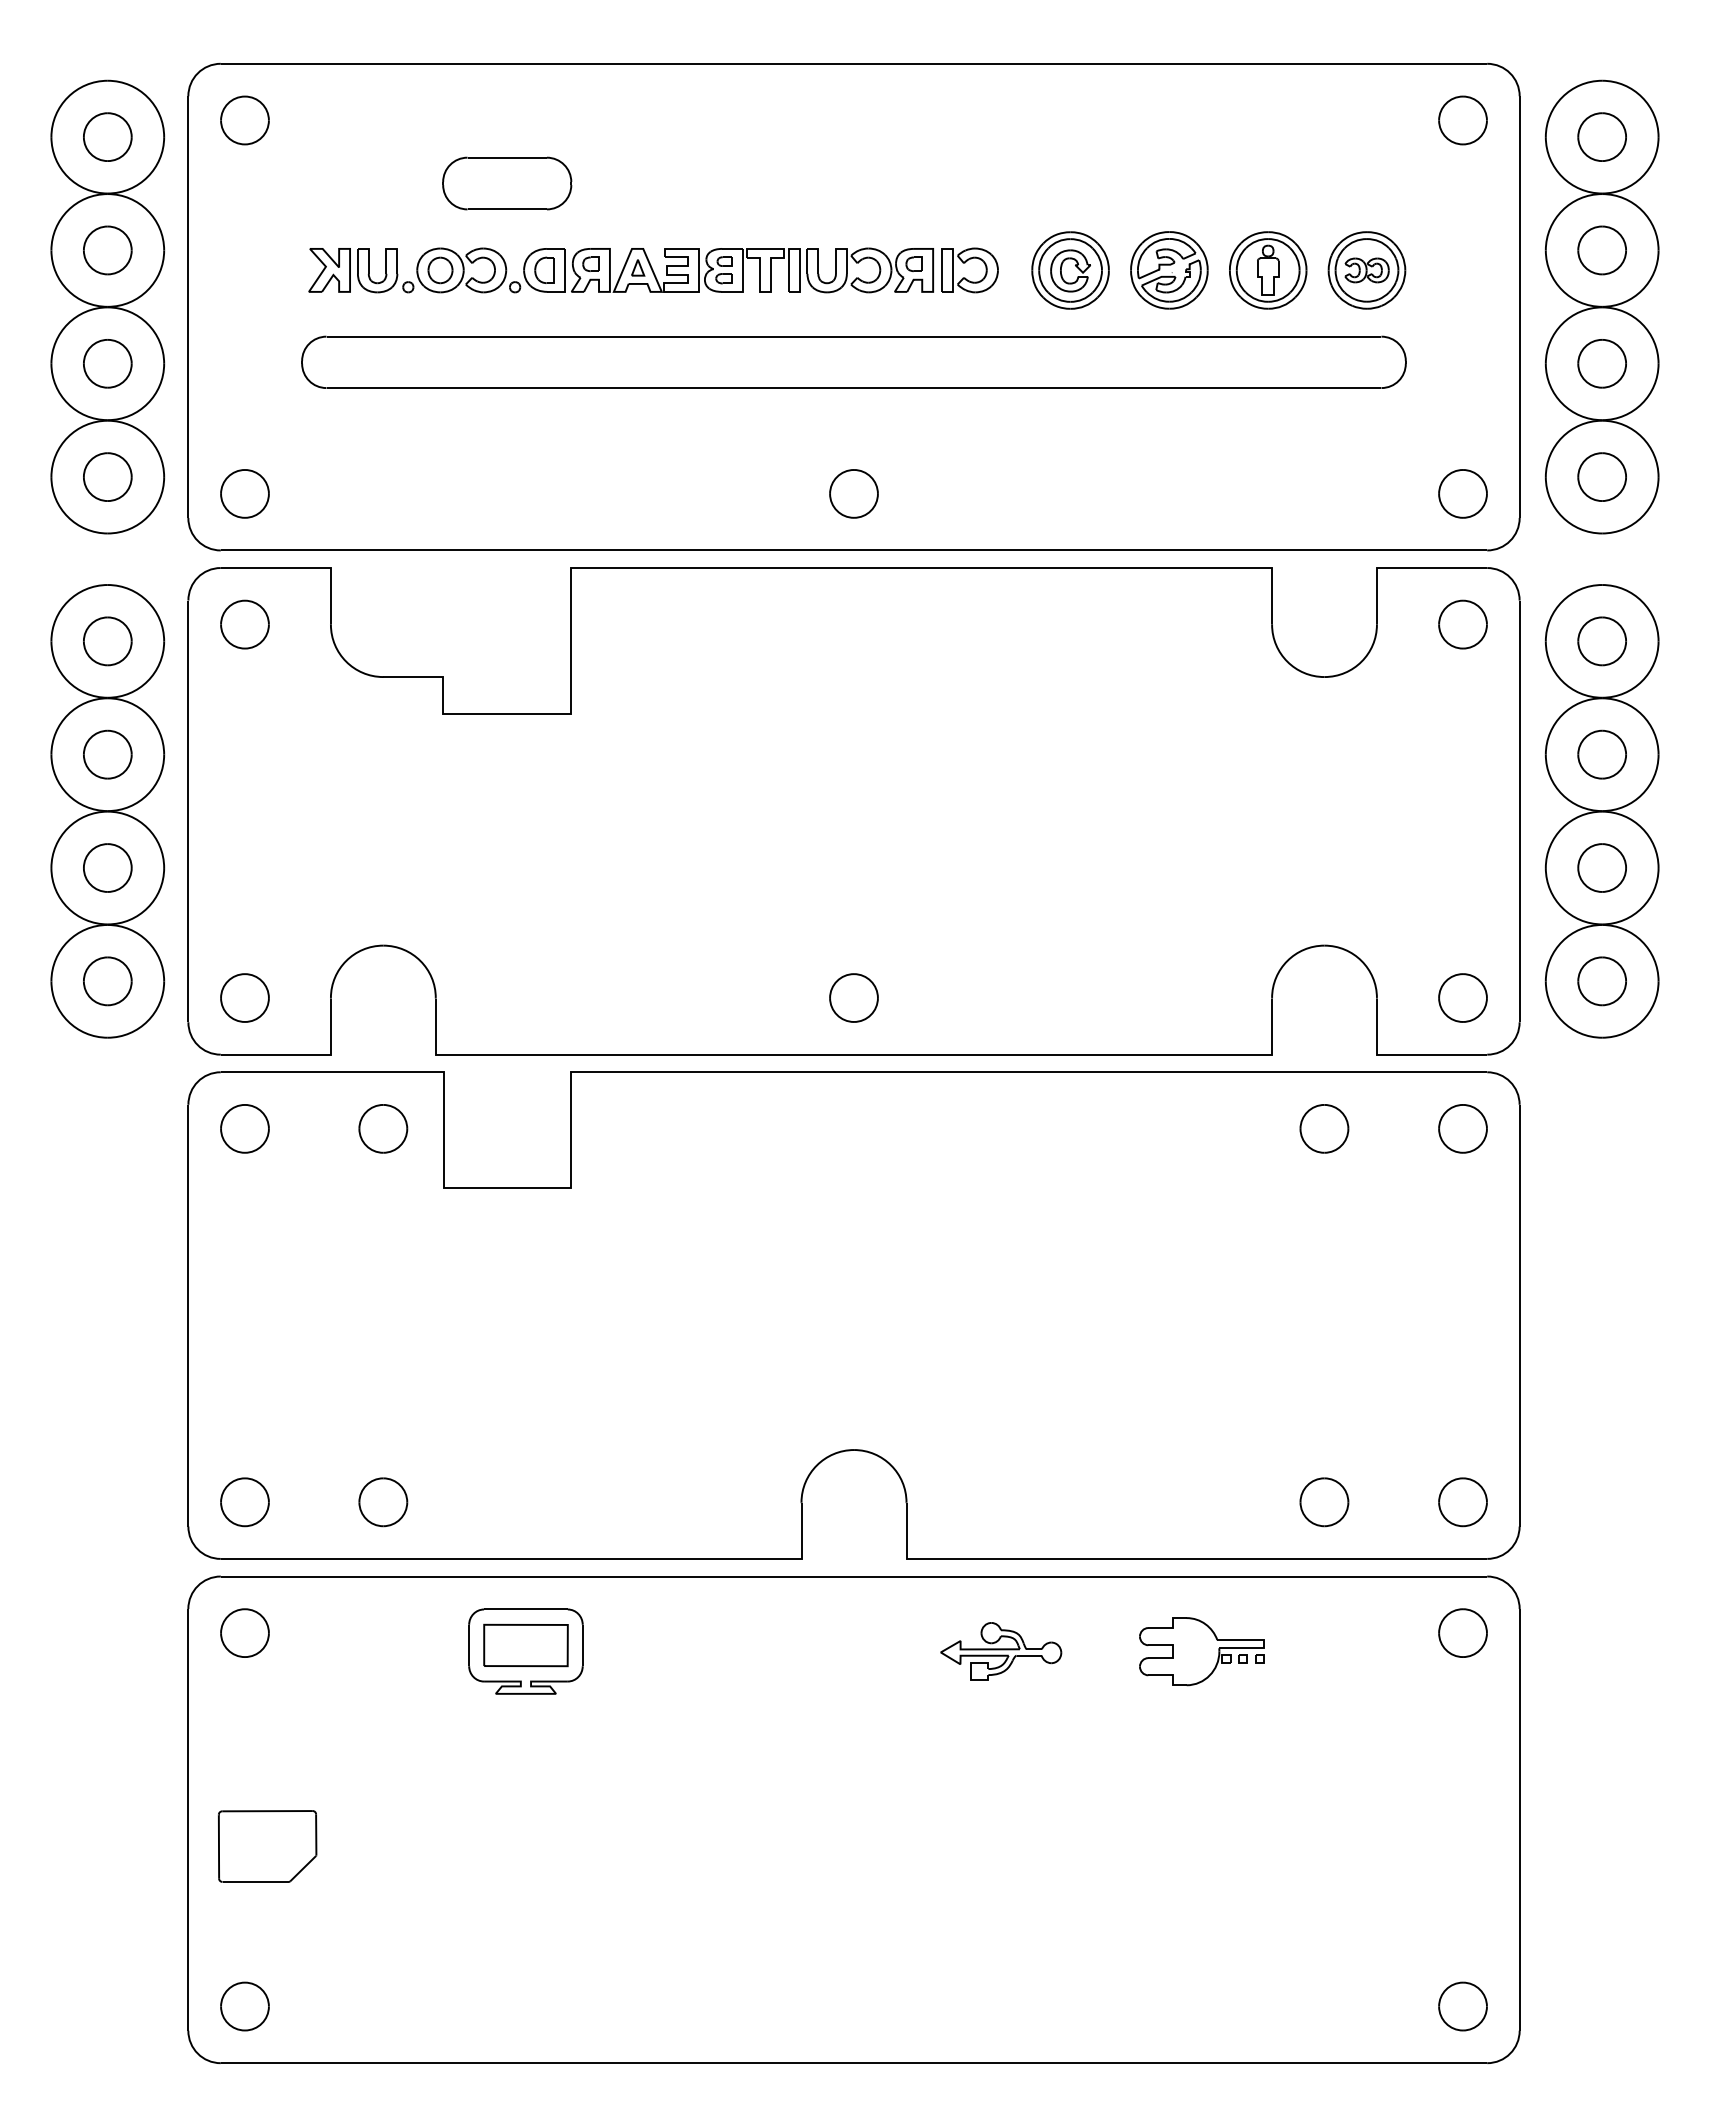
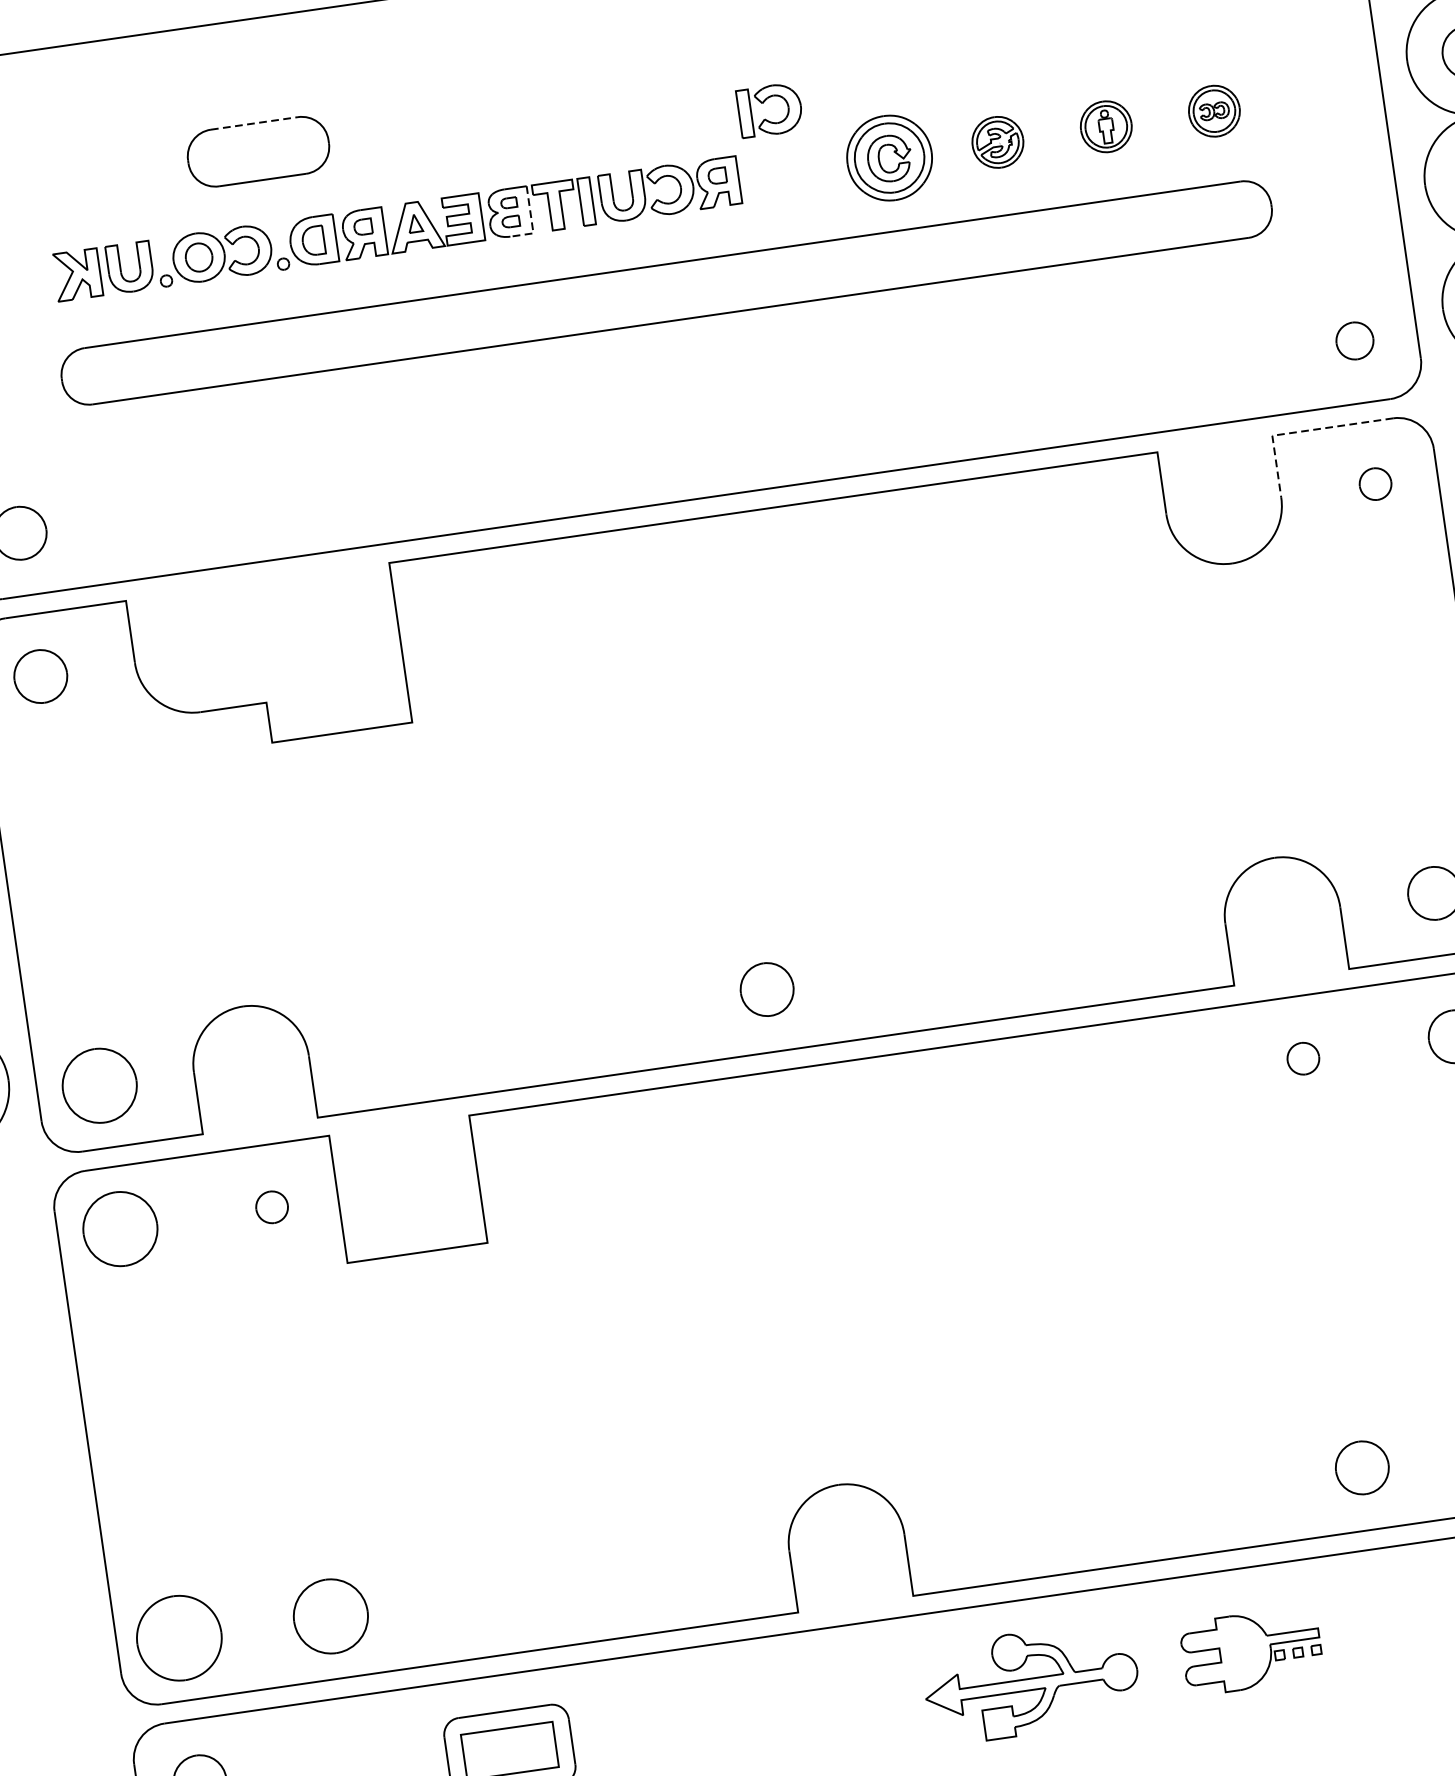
line: (507, 157) -> (254, 123), solid -> dashed
part: (965, 263) -> (764, 103), moved
part: (1169, 270) -> (998, 142), size x0.6
part: (1268, 270) -> (1106, 126), size x0.6
part: (1366, 270) -> (1213, 111), size x0.6
line: (742, 281) -> (531, 221), solid -> dashed
part: (853, 493) -> (686, 436), removed
part: (1462, 493) -> (1354, 340), size x0.7
line: (1402, 568) -> (1300, 432), solid -> dashed
part: (1462, 624) -> (1375, 484), size x0.6
part: (244, 997) -> (99, 1085), size x1.4
part: (244, 1128) -> (119, 1228), size x1.4
part: (383, 1128) -> (272, 1206), size x0.6
part: (1324, 1128) -> (1303, 1058), size x0.6
part: (244, 1502) -> (178, 1638), size x1.6
part: (383, 1502) -> (331, 1616), size x1.4
part: (1001, 1651) -> (1031, 1682), size x1.6

